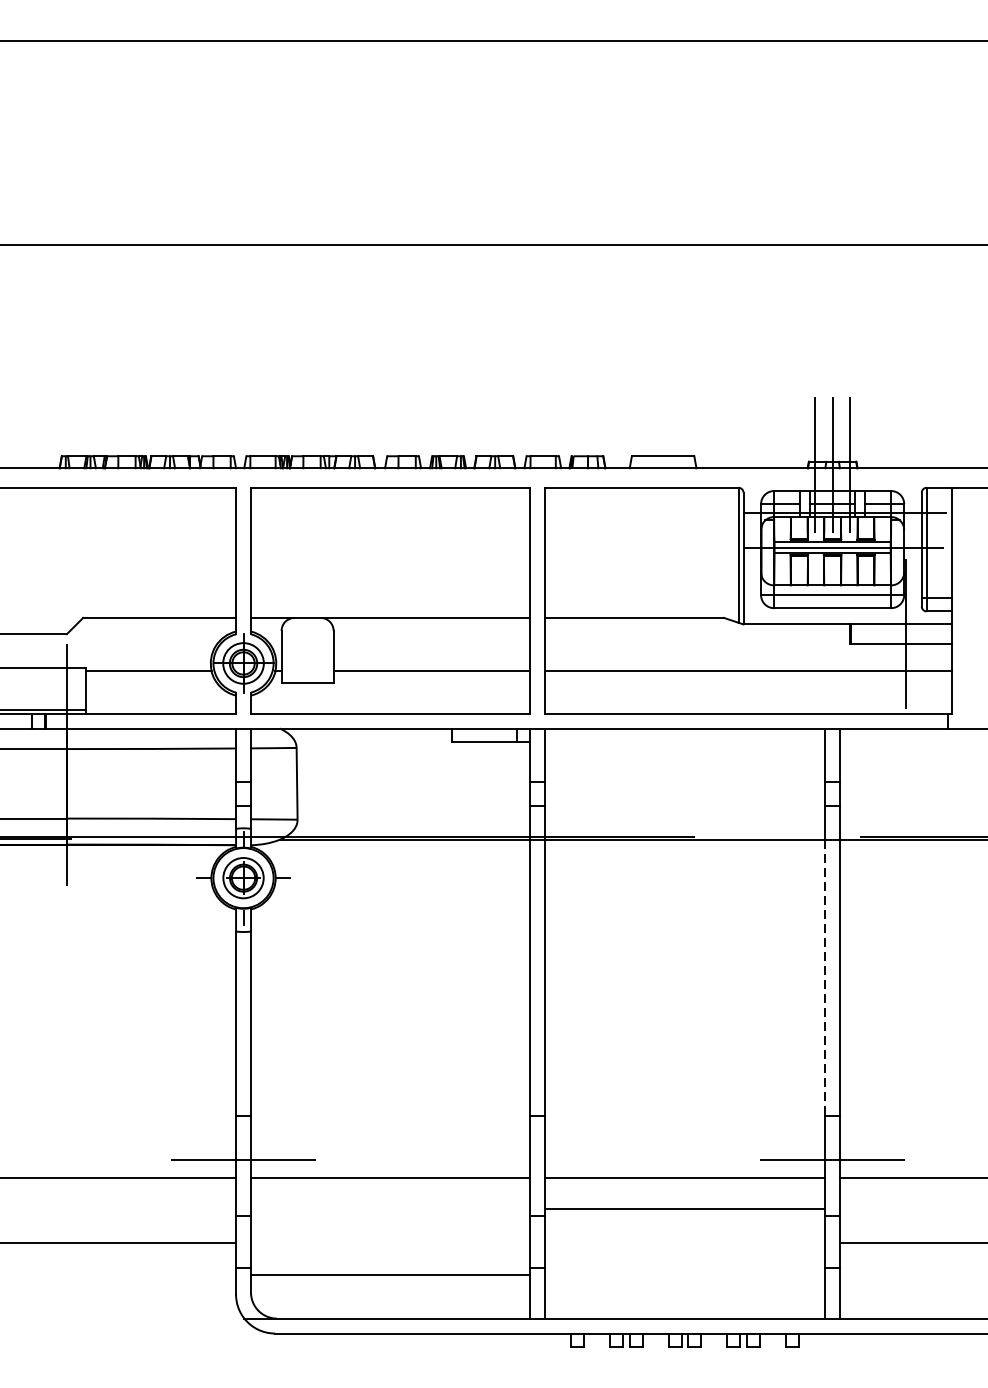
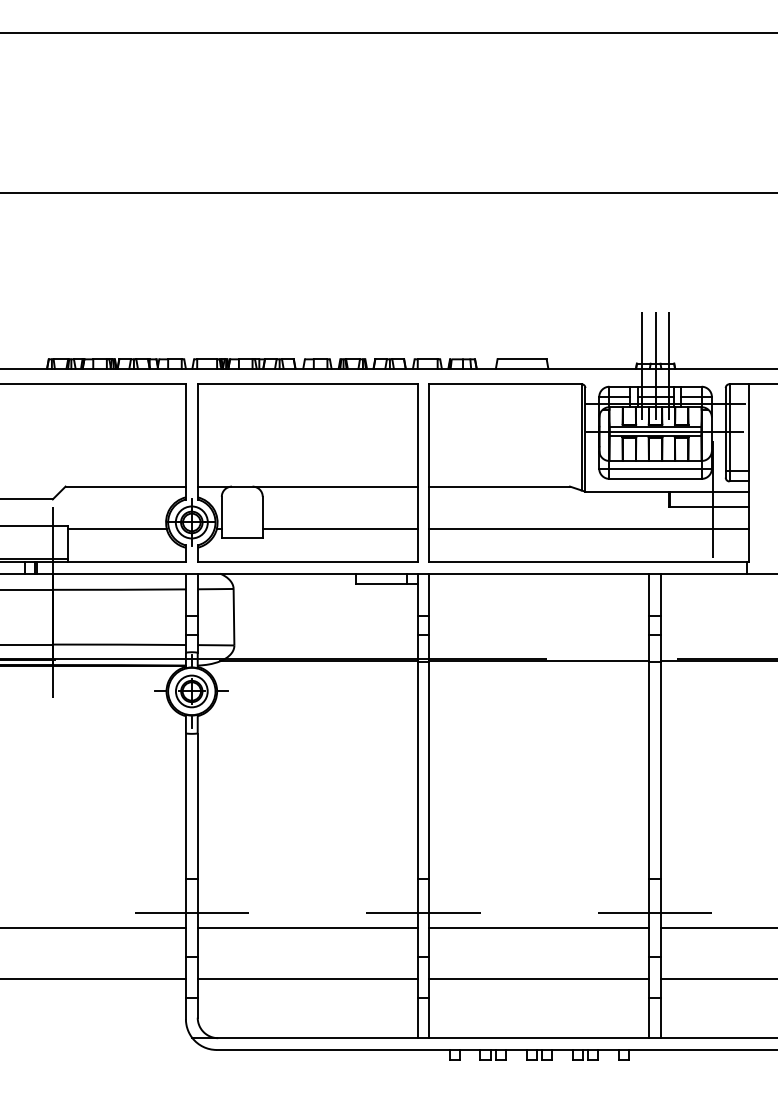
line: (824, 978) -> (649, 770), dashed -> solid
line: (537, 1160) -> (423, 913), added
line: (685, 1208) -> (539, 978), moved
line: (390, 1274) -> (307, 978), moved

